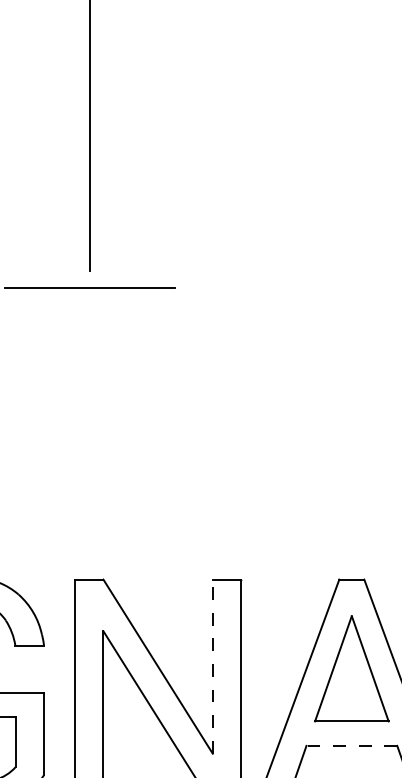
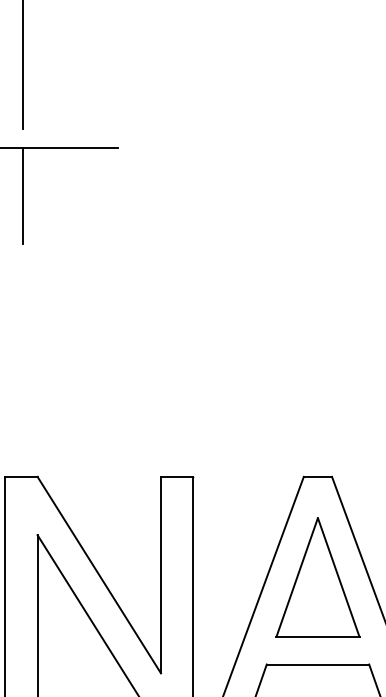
line: (90, 330) -> (22, 195), added
line: (212, 666) -> (160, 574), dashed -> solid
line: (351, 745) -> (317, 664), dashed -> solid

